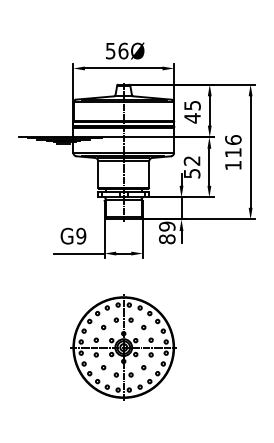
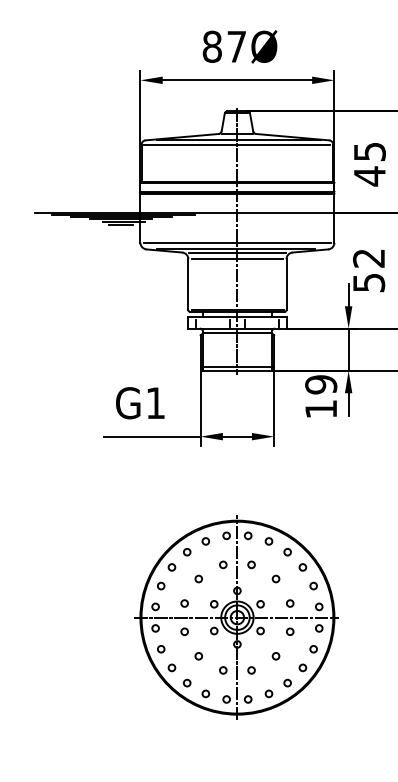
text: (116, 50) -> (223, 45), 56Ø -> 87Ø
text: (81, 235) -> (156, 401), G9 -> G1
text: (166, 239) -> (319, 409), 89 -> 19

